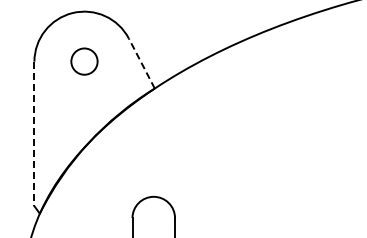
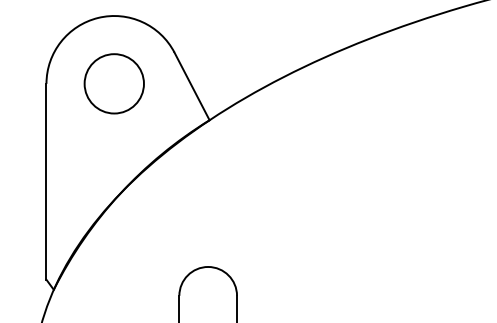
circle: (84, 61) -> (114, 83), size x1.67
line: (141, 63) -> (191, 86), dashed -> solid
line: (34, 134) -> (46, 182), dashed -> solid

